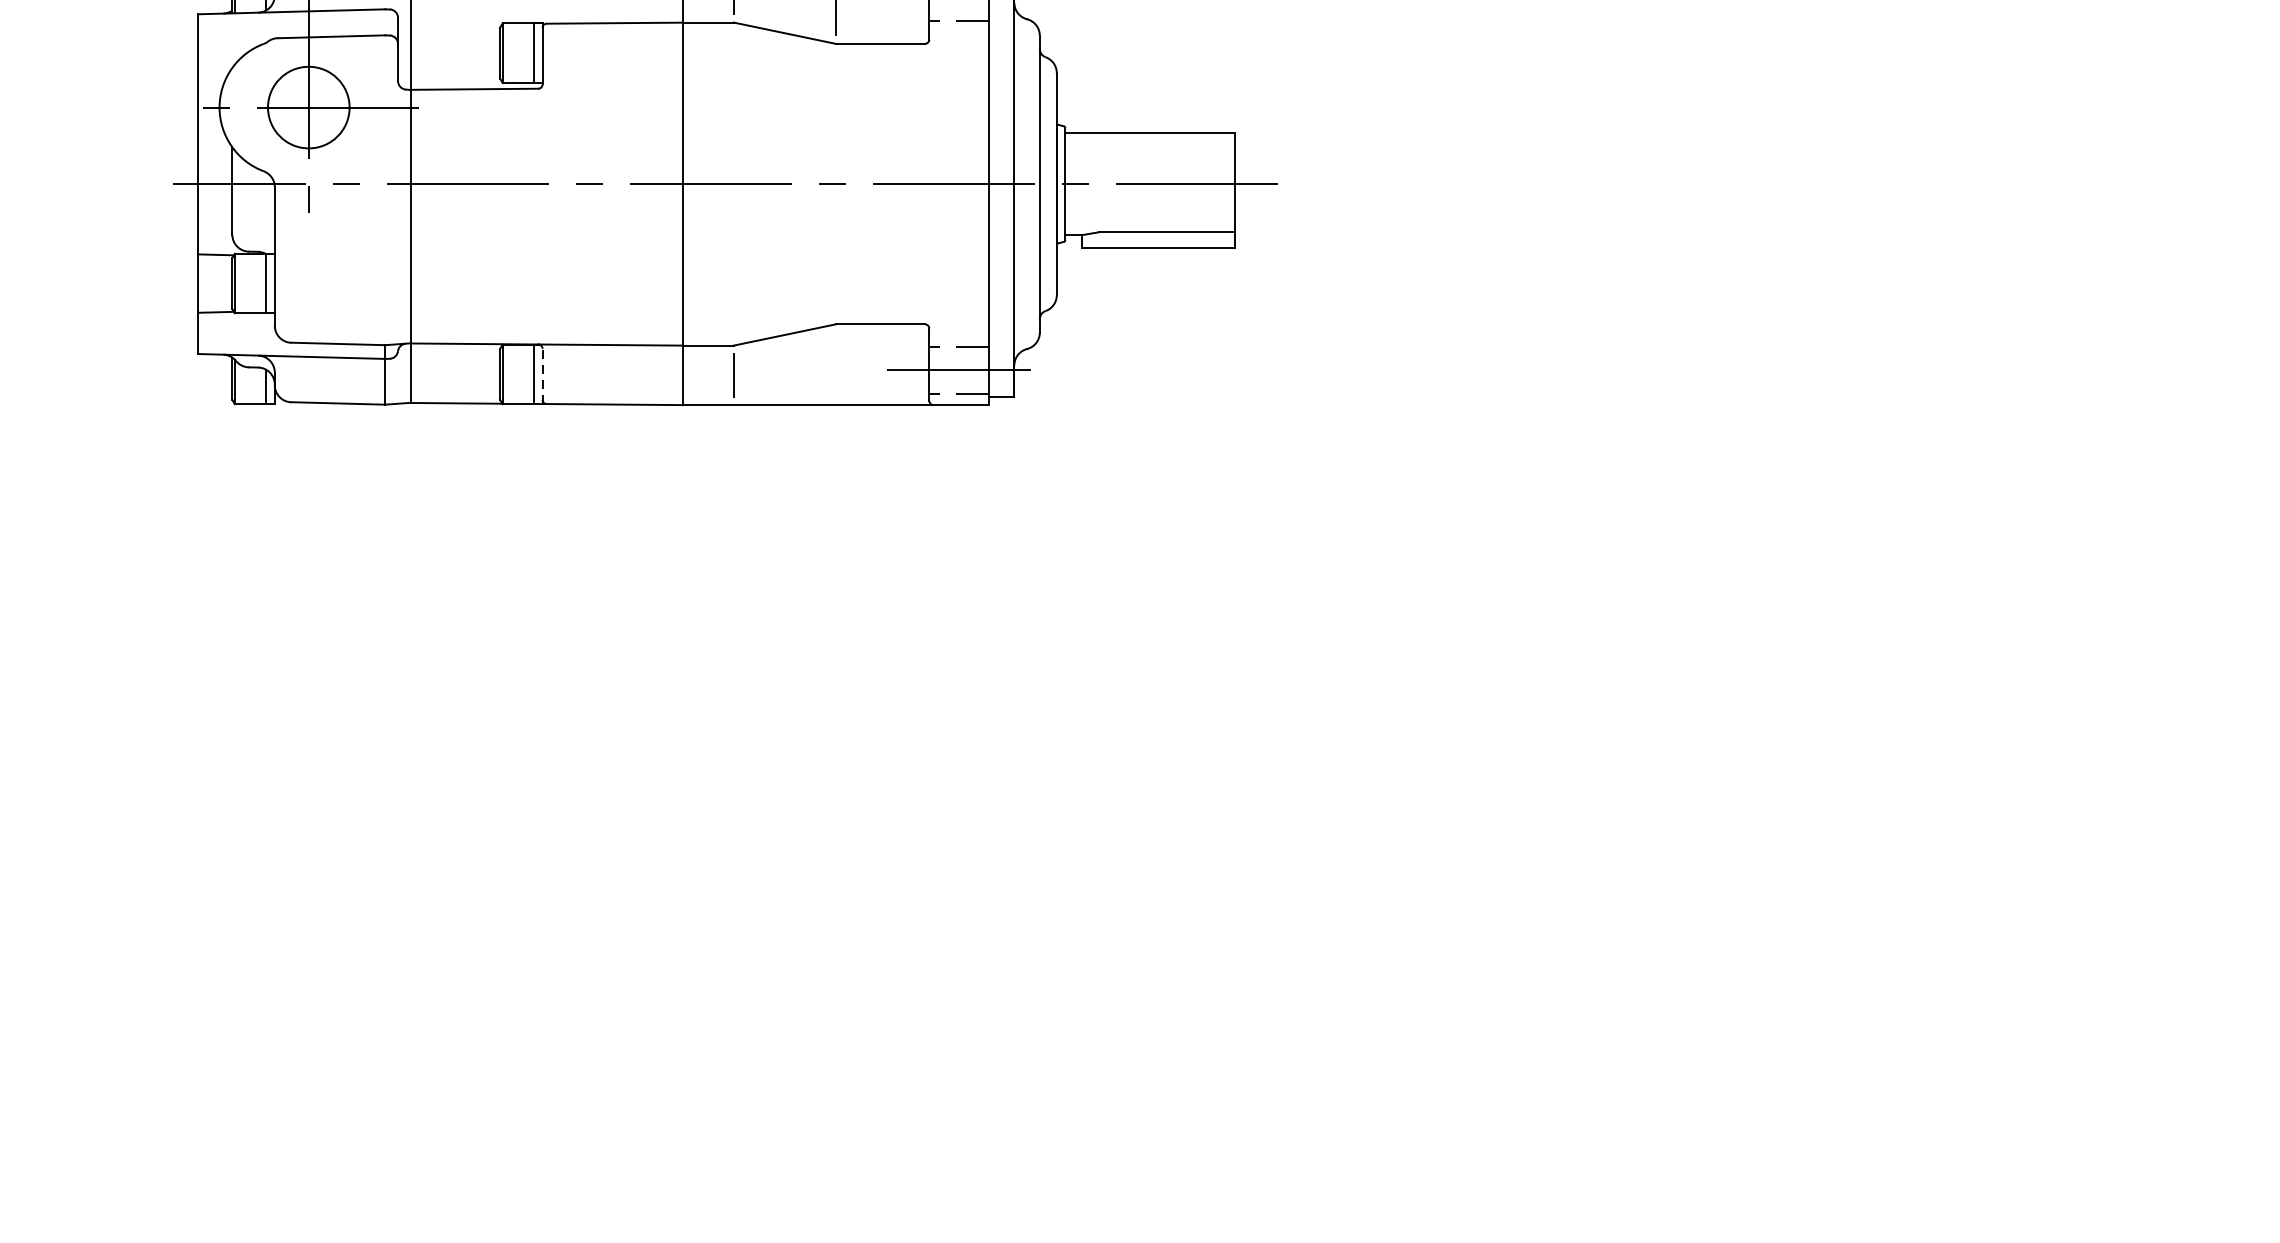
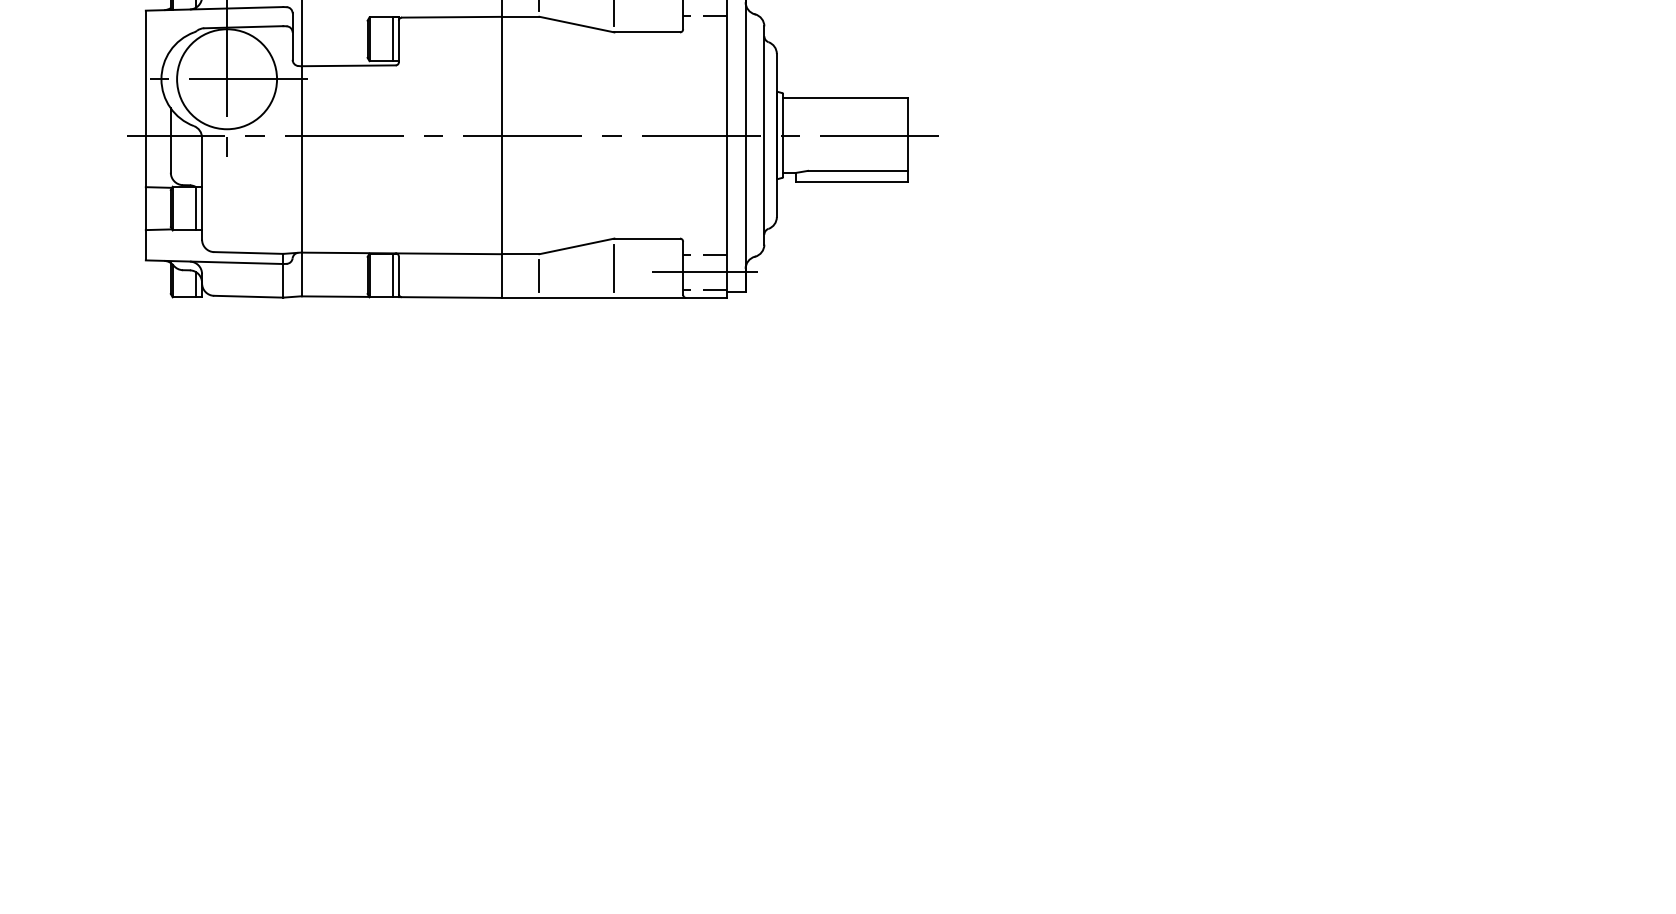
circle: (309, 107) -> (227, 79), size x1.67
line: (835, 363) -> (614, 267), added
line: (542, 375) -> (398, 276), dashed -> solid

